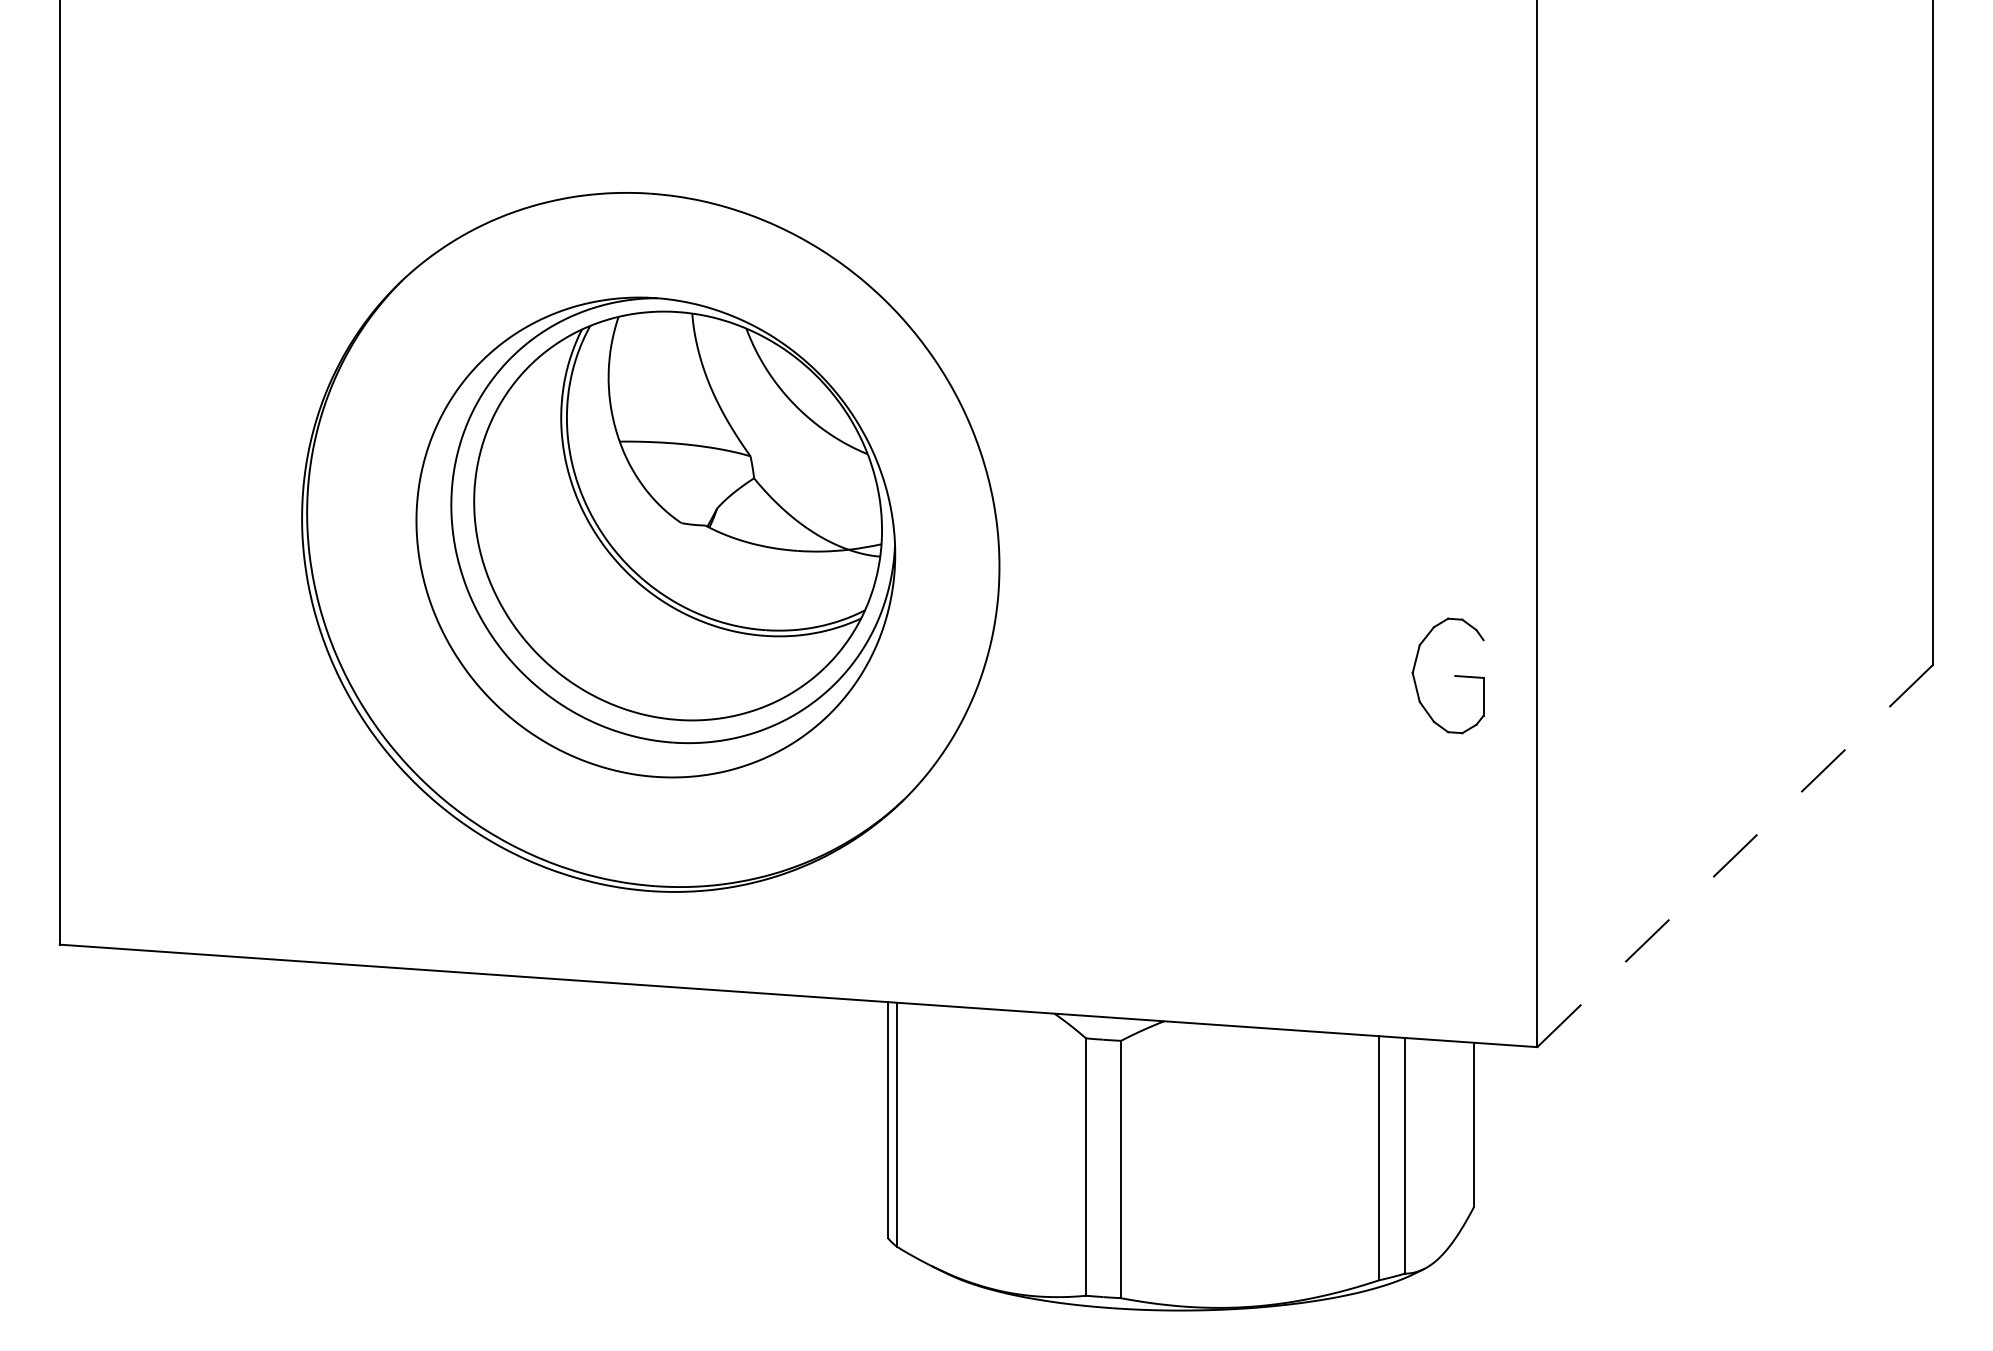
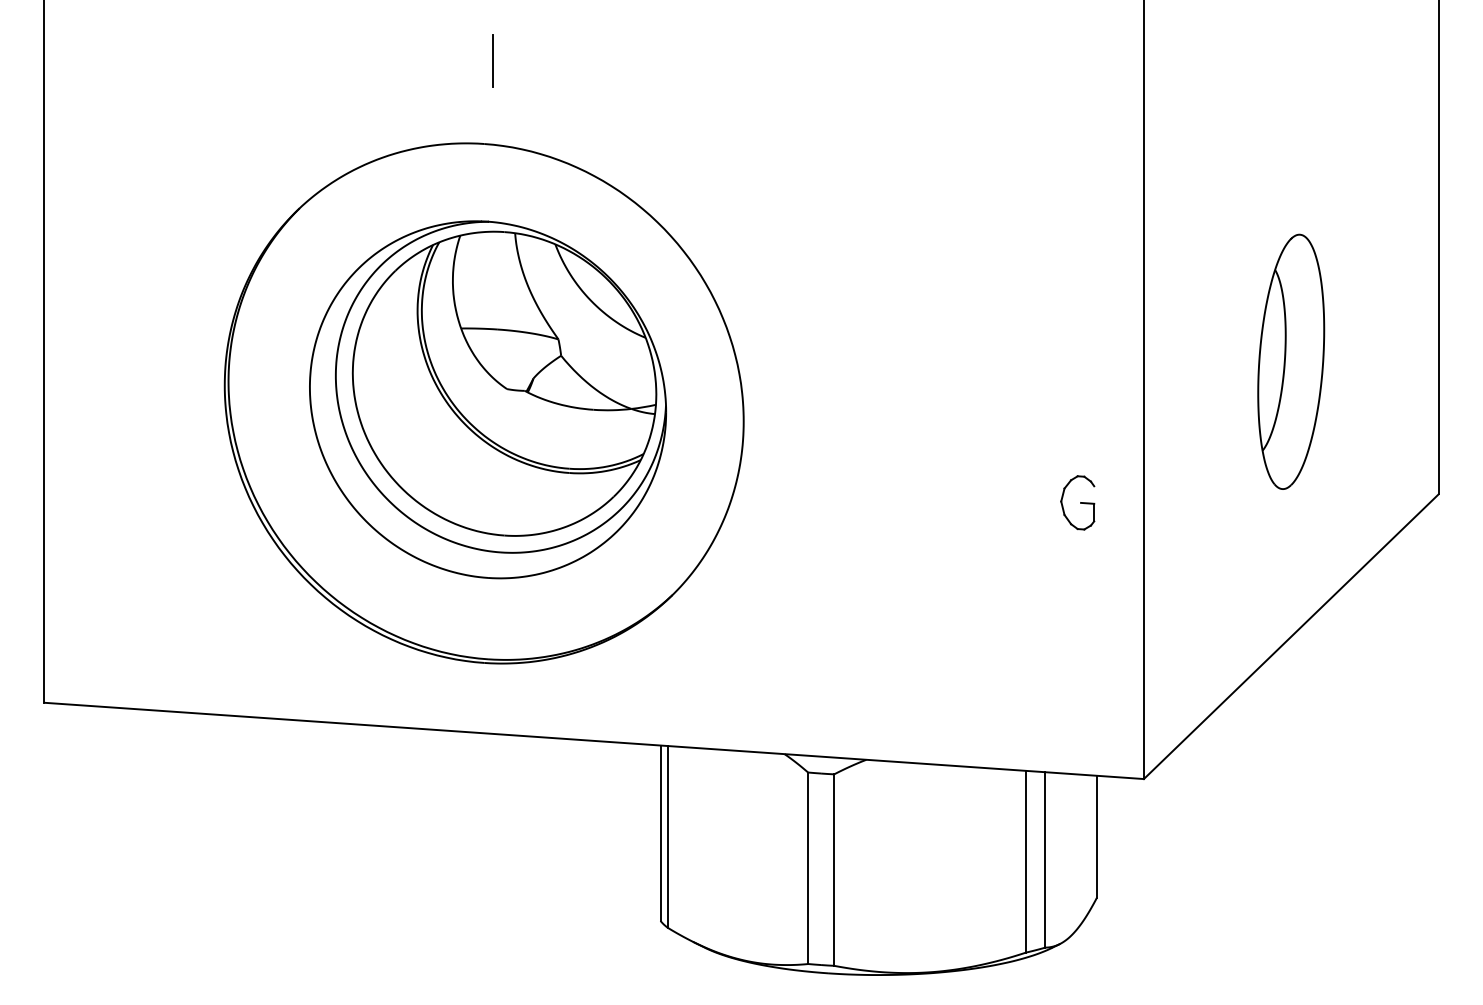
line: (663, 81) -> (493, 60), added
part: (1735, 486) -> (1291, 361), added
part: (1448, 675) -> (1077, 502), size x0.62
line: (1735, 855) -> (1291, 636), dashed -> solid

